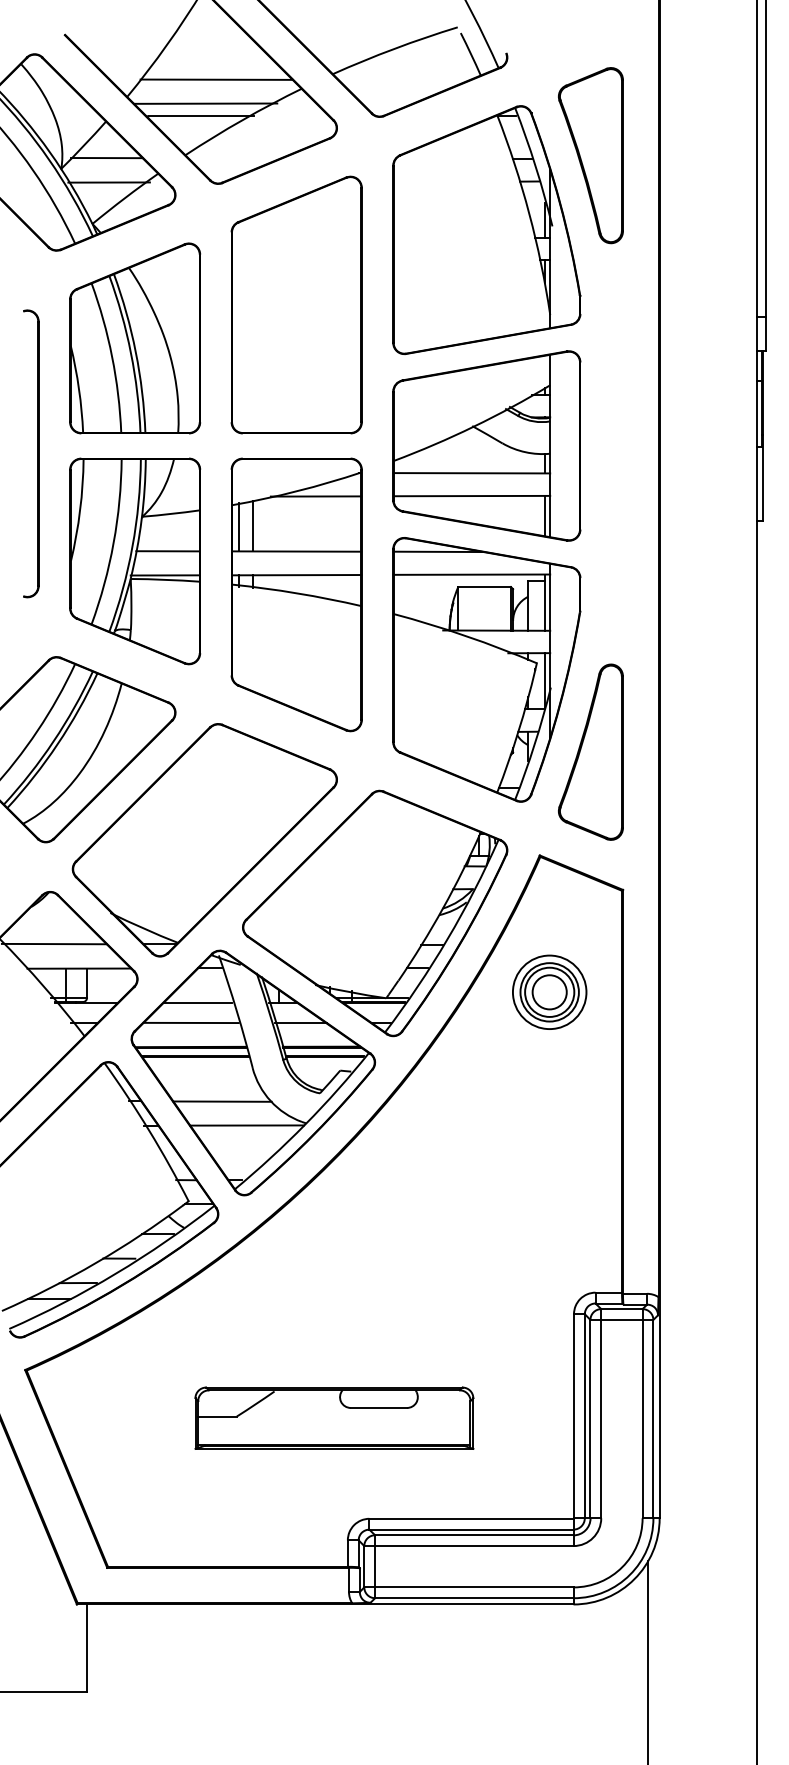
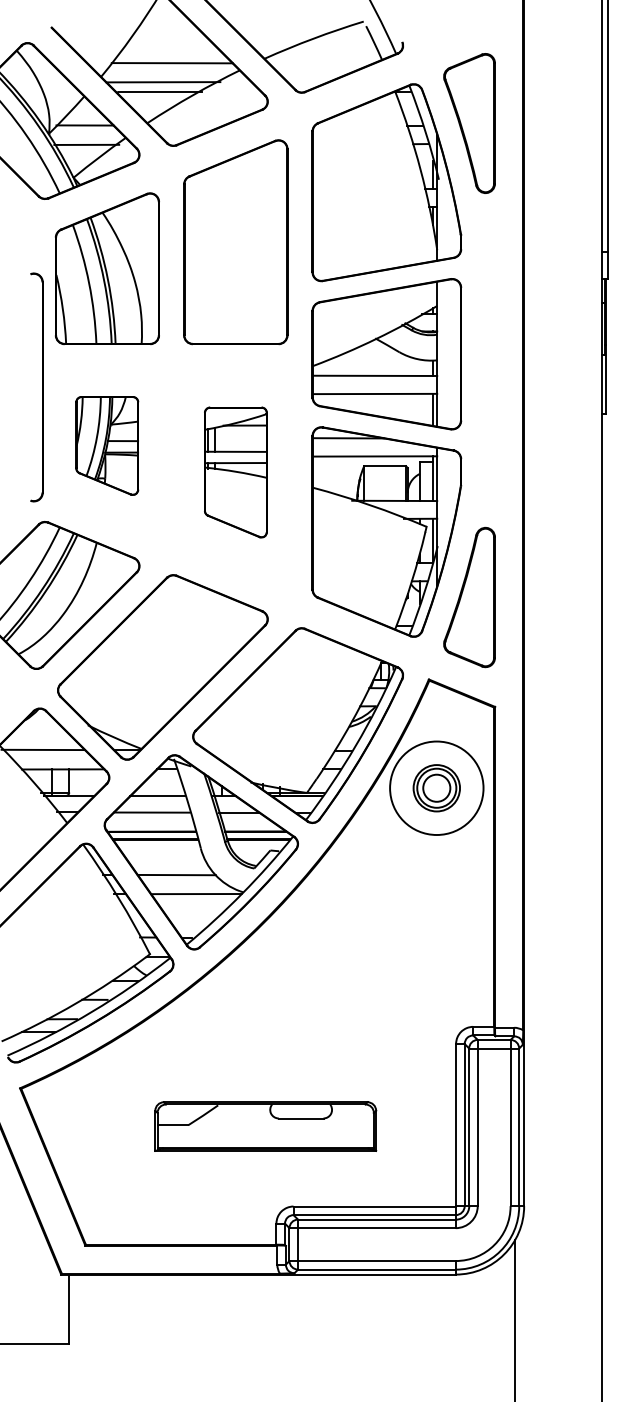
part: (30, 453) -> (36, 387), moved
part: (133, 560) -> (106, 445), size x0.6
part: (296, 594) -> (235, 472), size x0.6
circle: (549, 992) -> (436, 788), size x1.6

